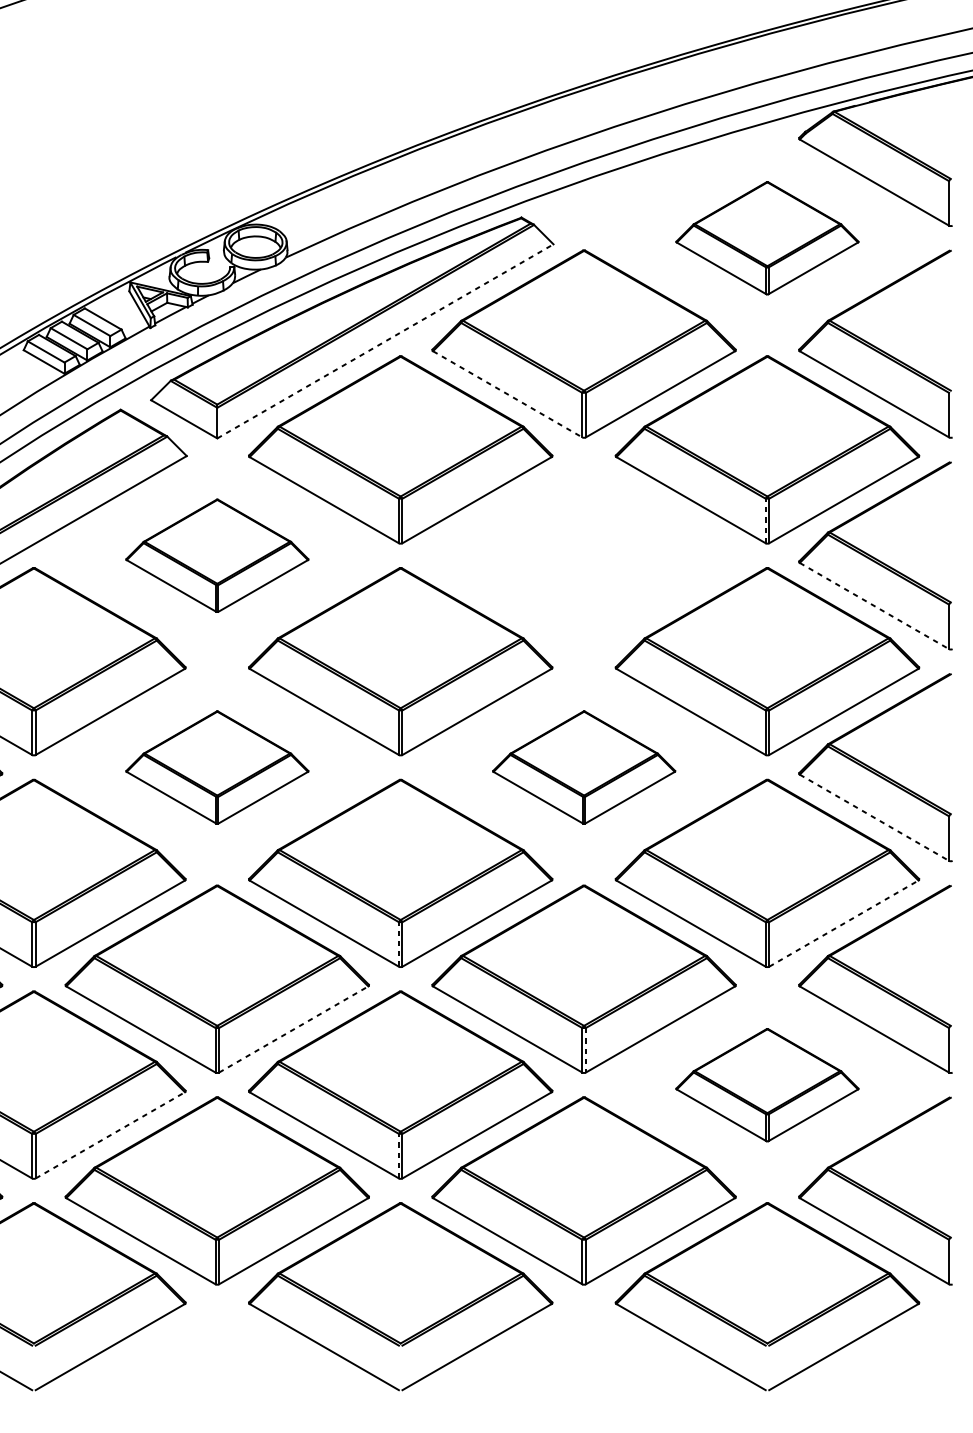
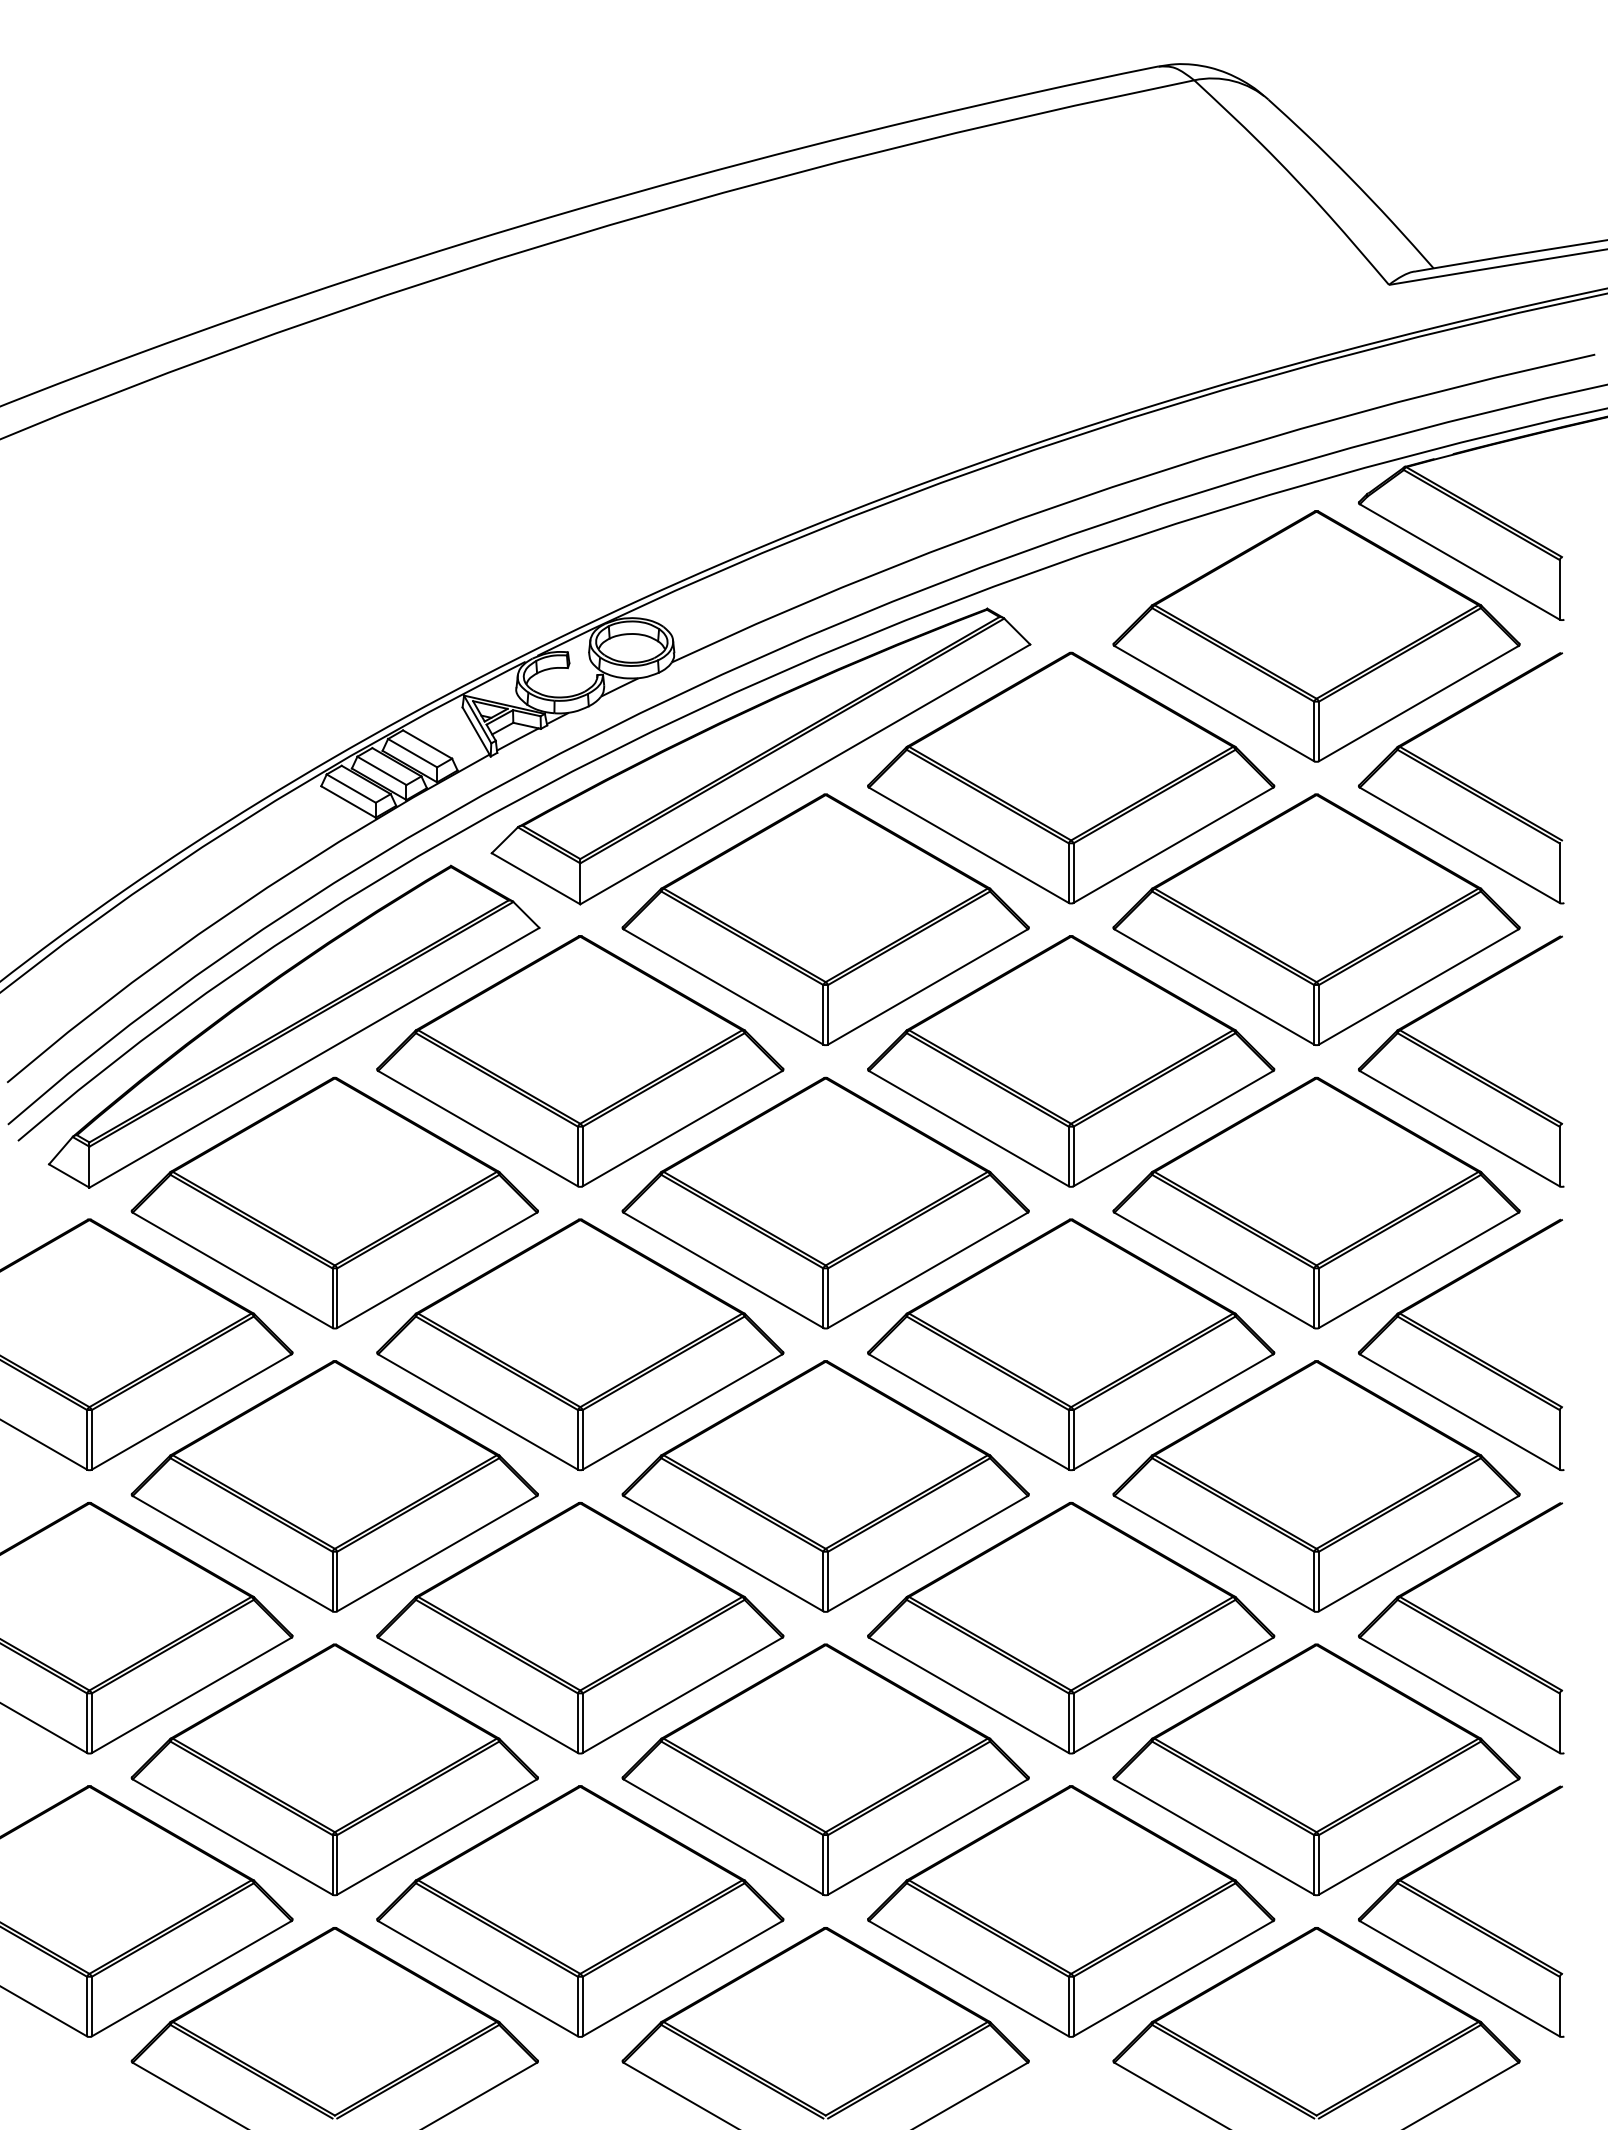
part: (767, 238) -> (1316, 636), size x1.67
line: (385, 341) -> (805, 774), dashed -> solid
line: (508, 394) -> (969, 845), dashed -> solid
line: (765, 520) -> (1314, 1014), dashed -> solid
part: (217, 555) -> (580, 1061), size x1.67
part: (584, 555) -> (1071, 1061), added
line: (874, 605) -> (1460, 1128), dashed -> solid
part: (217, 767) -> (580, 1344), size x1.67
part: (584, 767) -> (1071, 1344), size x1.67
line: (874, 818) -> (1460, 1412), dashed -> solid
line: (844, 923) -> (1419, 1553), dashed -> solid
line: (399, 944) -> (823, 1581), dashed -> solid
line: (294, 1029) -> (683, 1695), dashed -> solid
line: (585, 1050) -> (1073, 1723), dashed -> solid
part: (767, 1084) -> (1316, 1769), size x1.67
line: (110, 1134) -> (437, 1836), dashed -> solid
line: (399, 1155) -> (823, 1864), dashed -> solid

